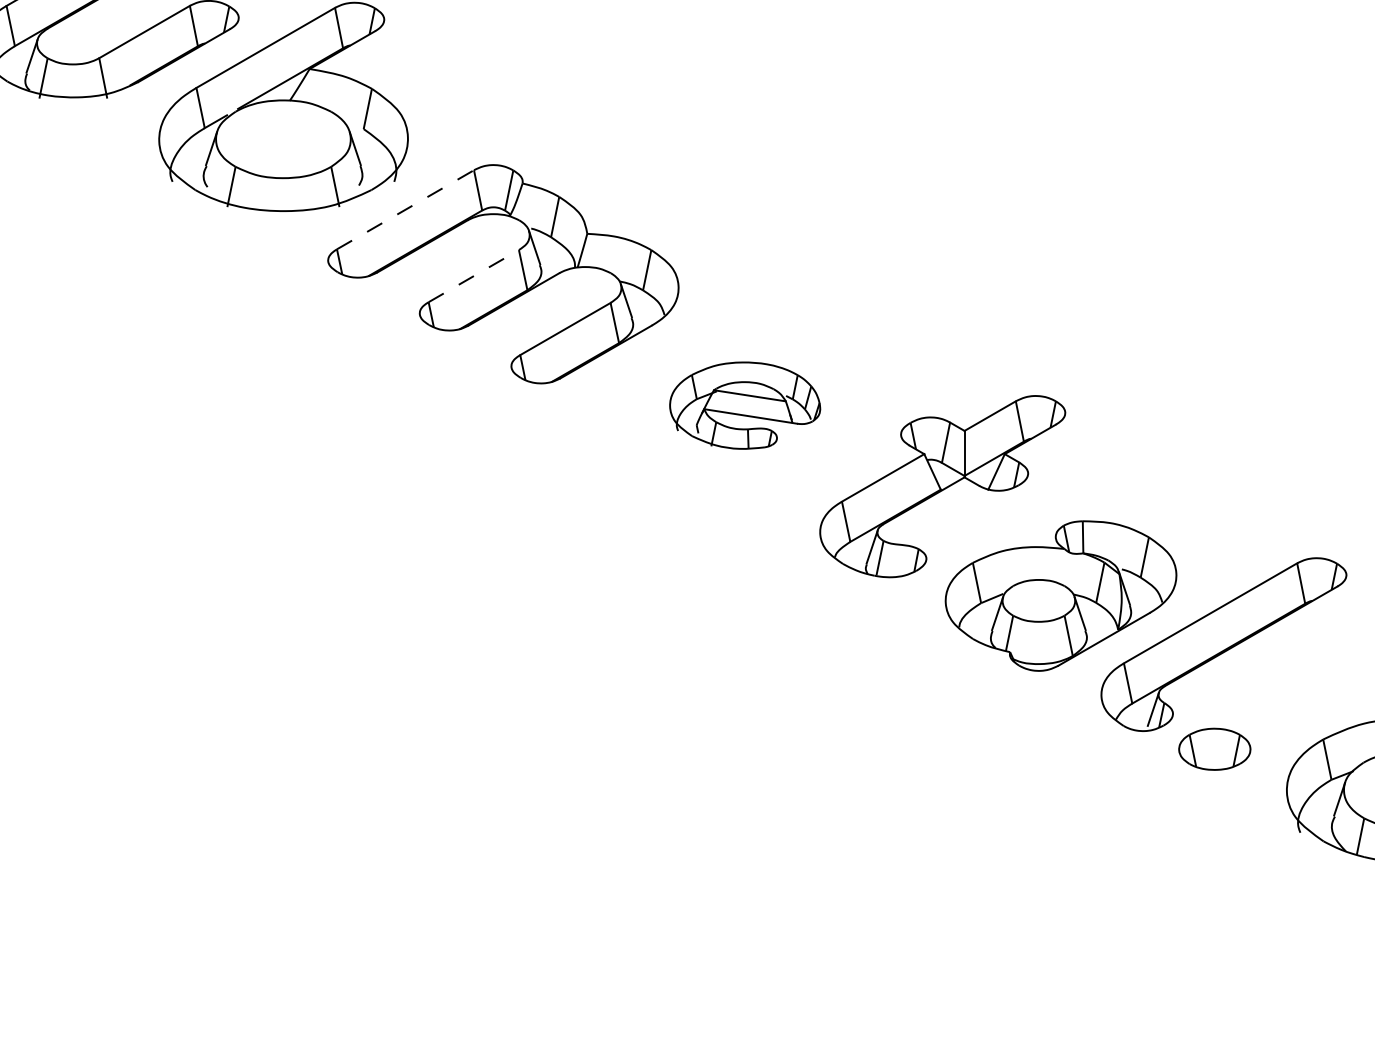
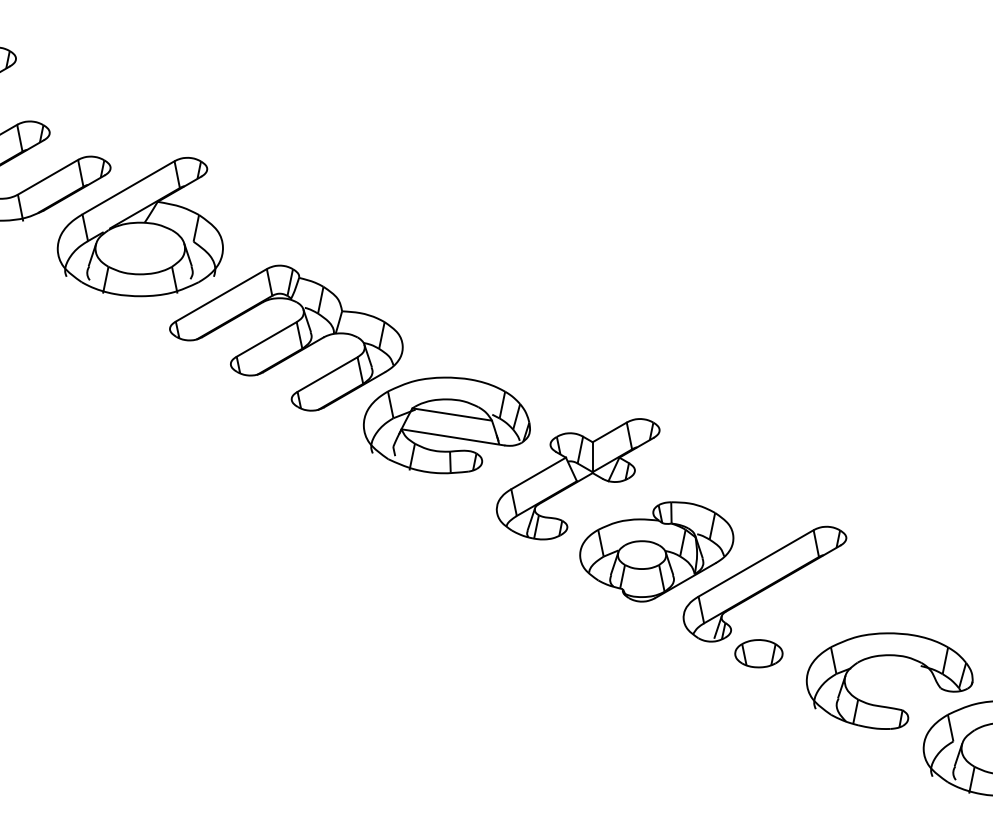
line: (405, 210) -> (221, 295), dashed -> solid
line: (473, 276) -> (266, 339), dashed -> solid
part: (744, 405) -> (446, 425), size x1.67

